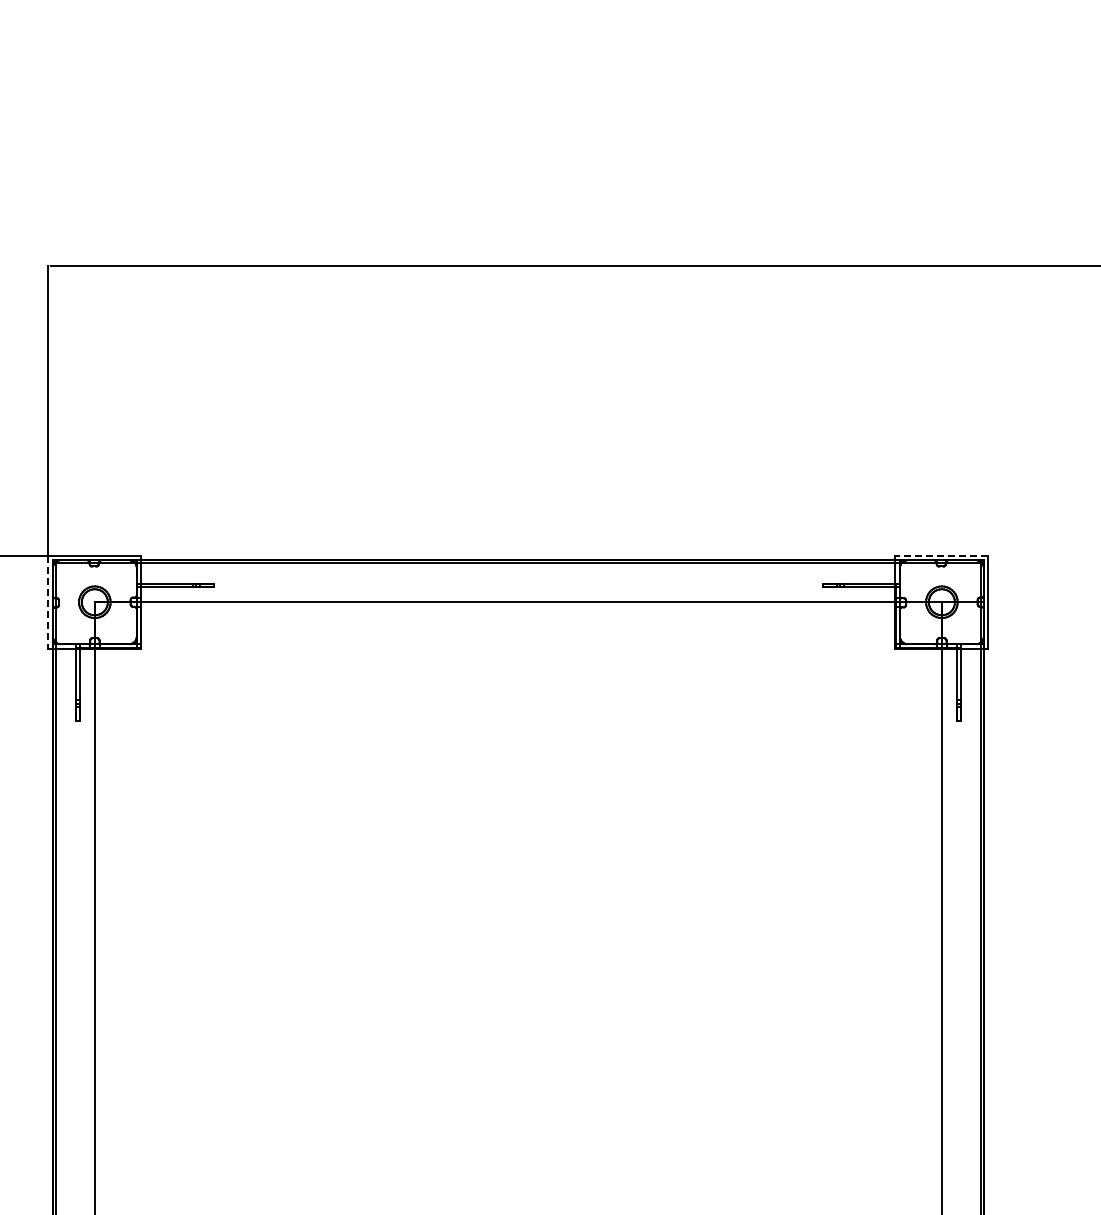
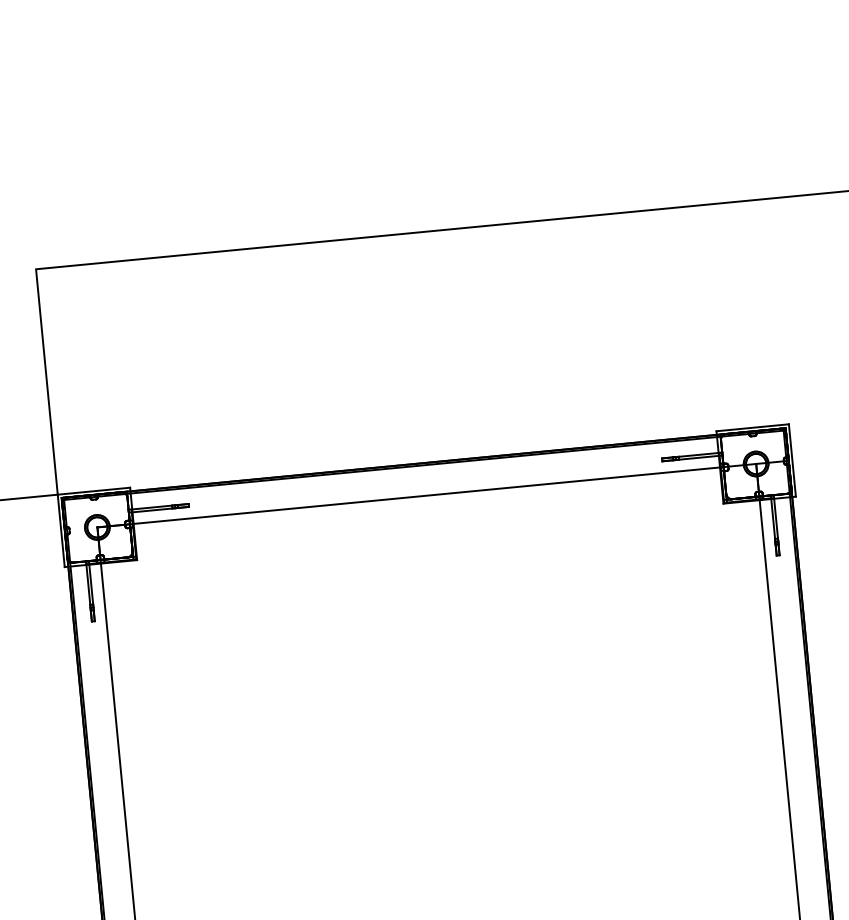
line: (941, 555) -> (752, 427), dashed -> solid
line: (48, 602) -> (61, 531), dashed -> solid

